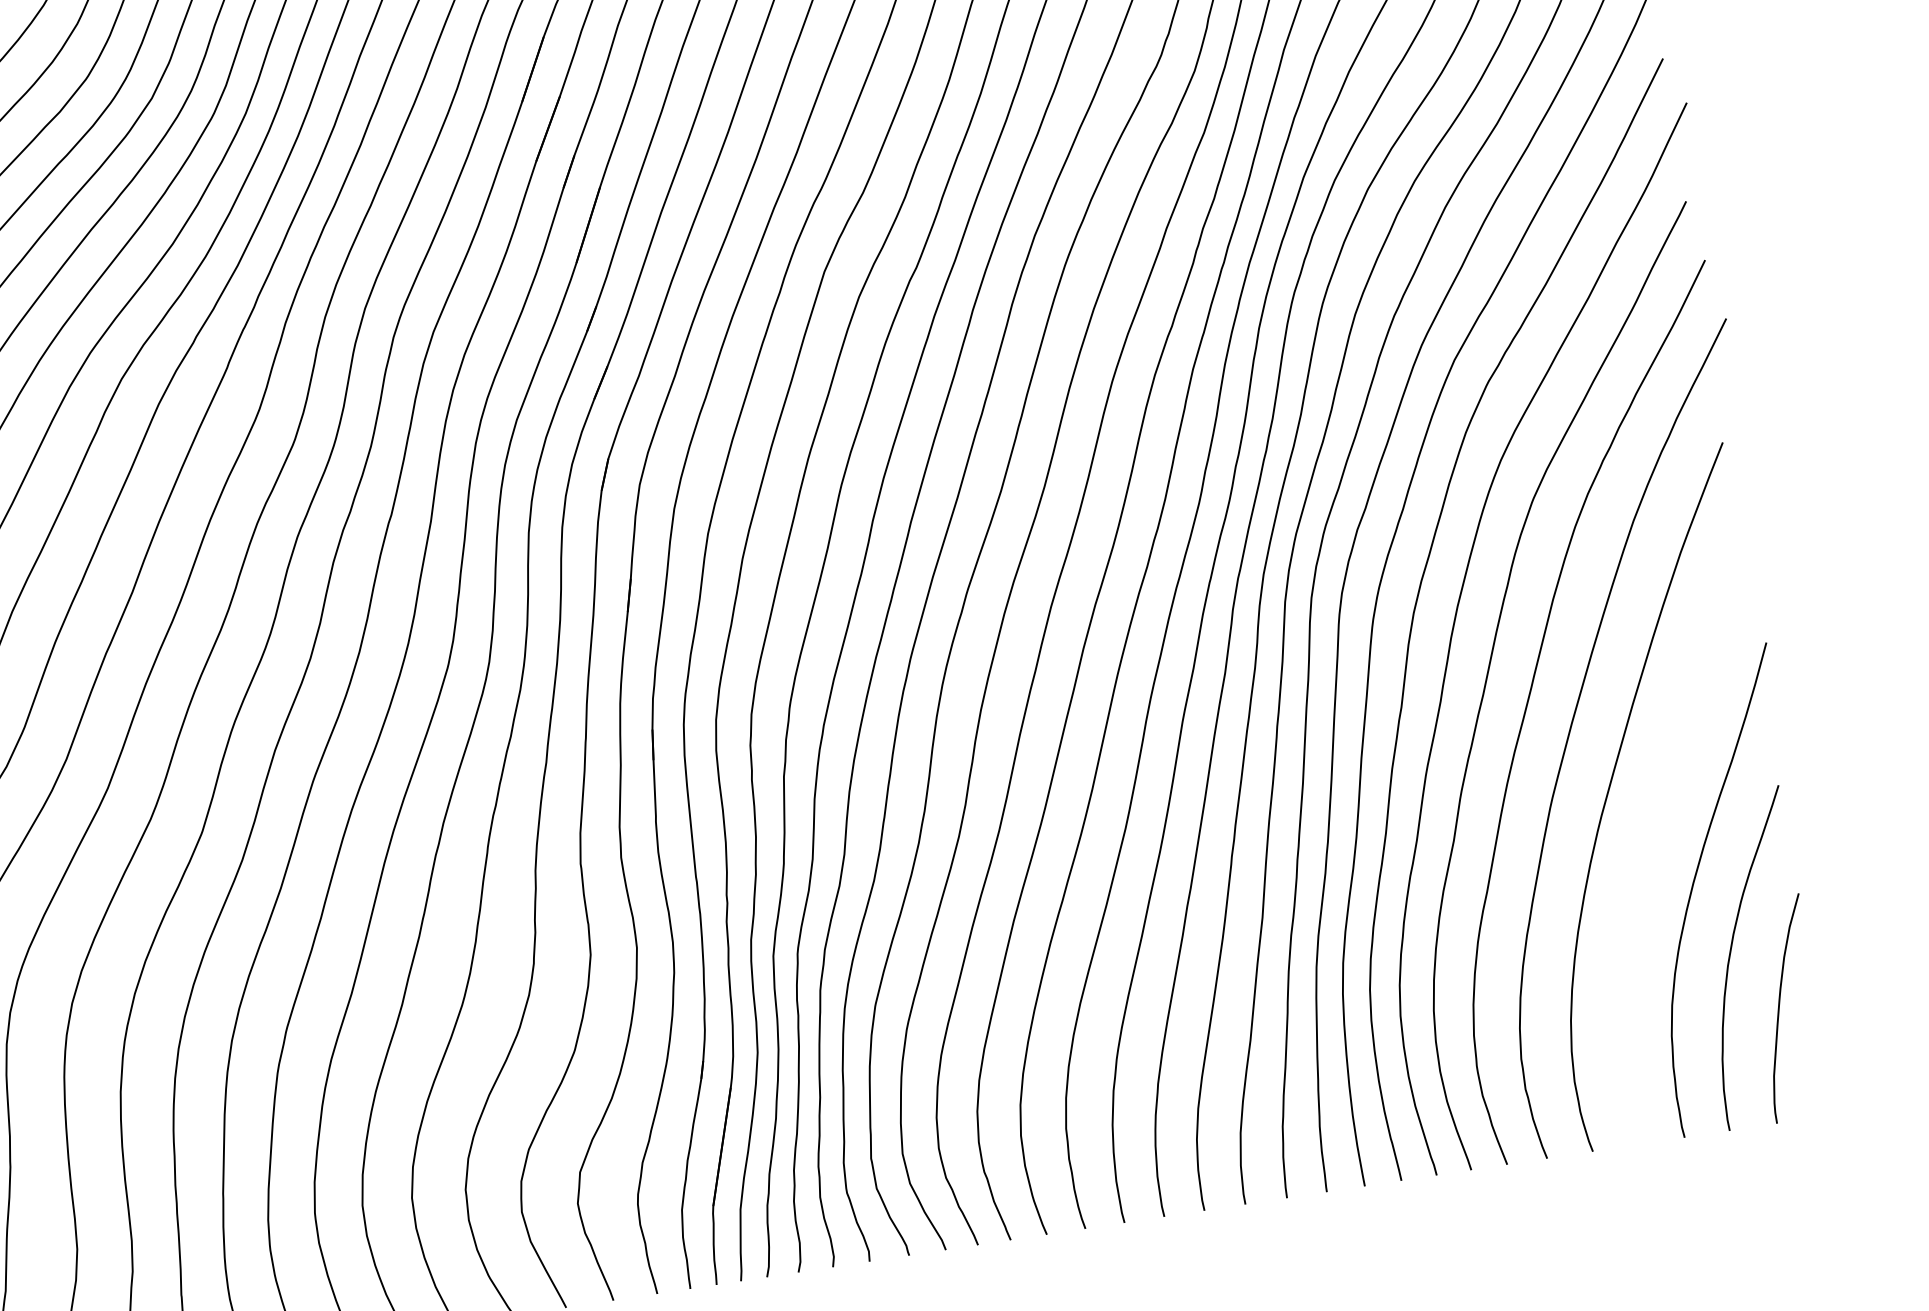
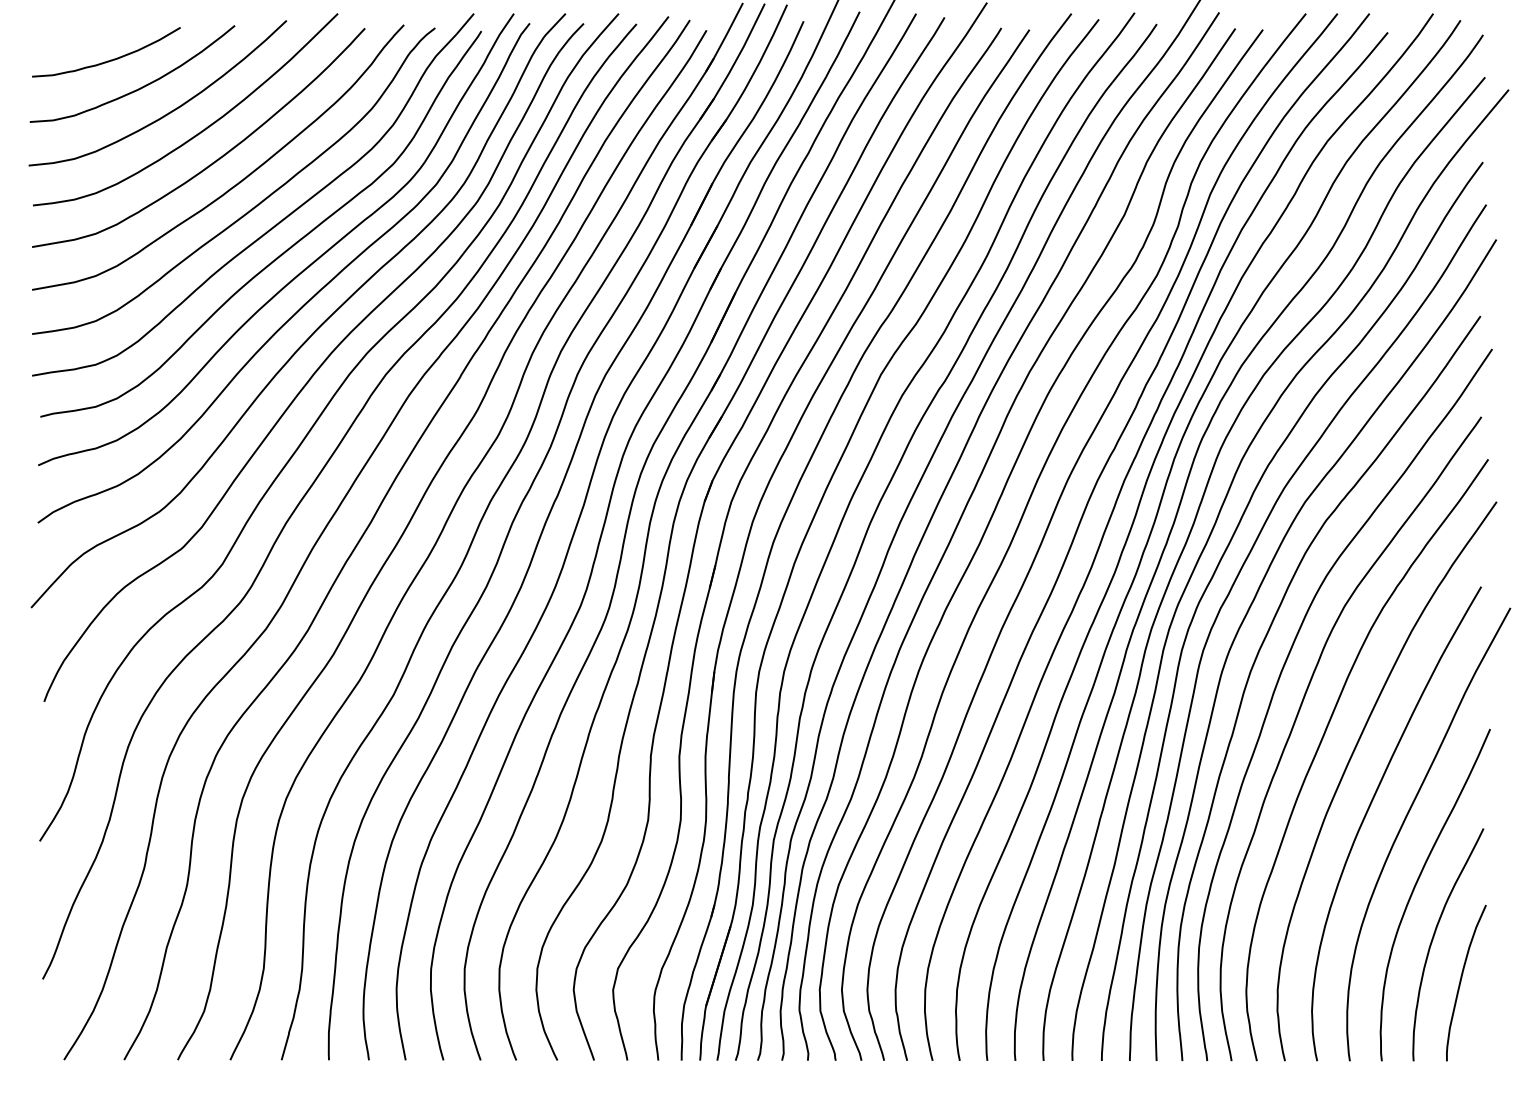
curve: (1665, 795) -> (1404, 823), added

